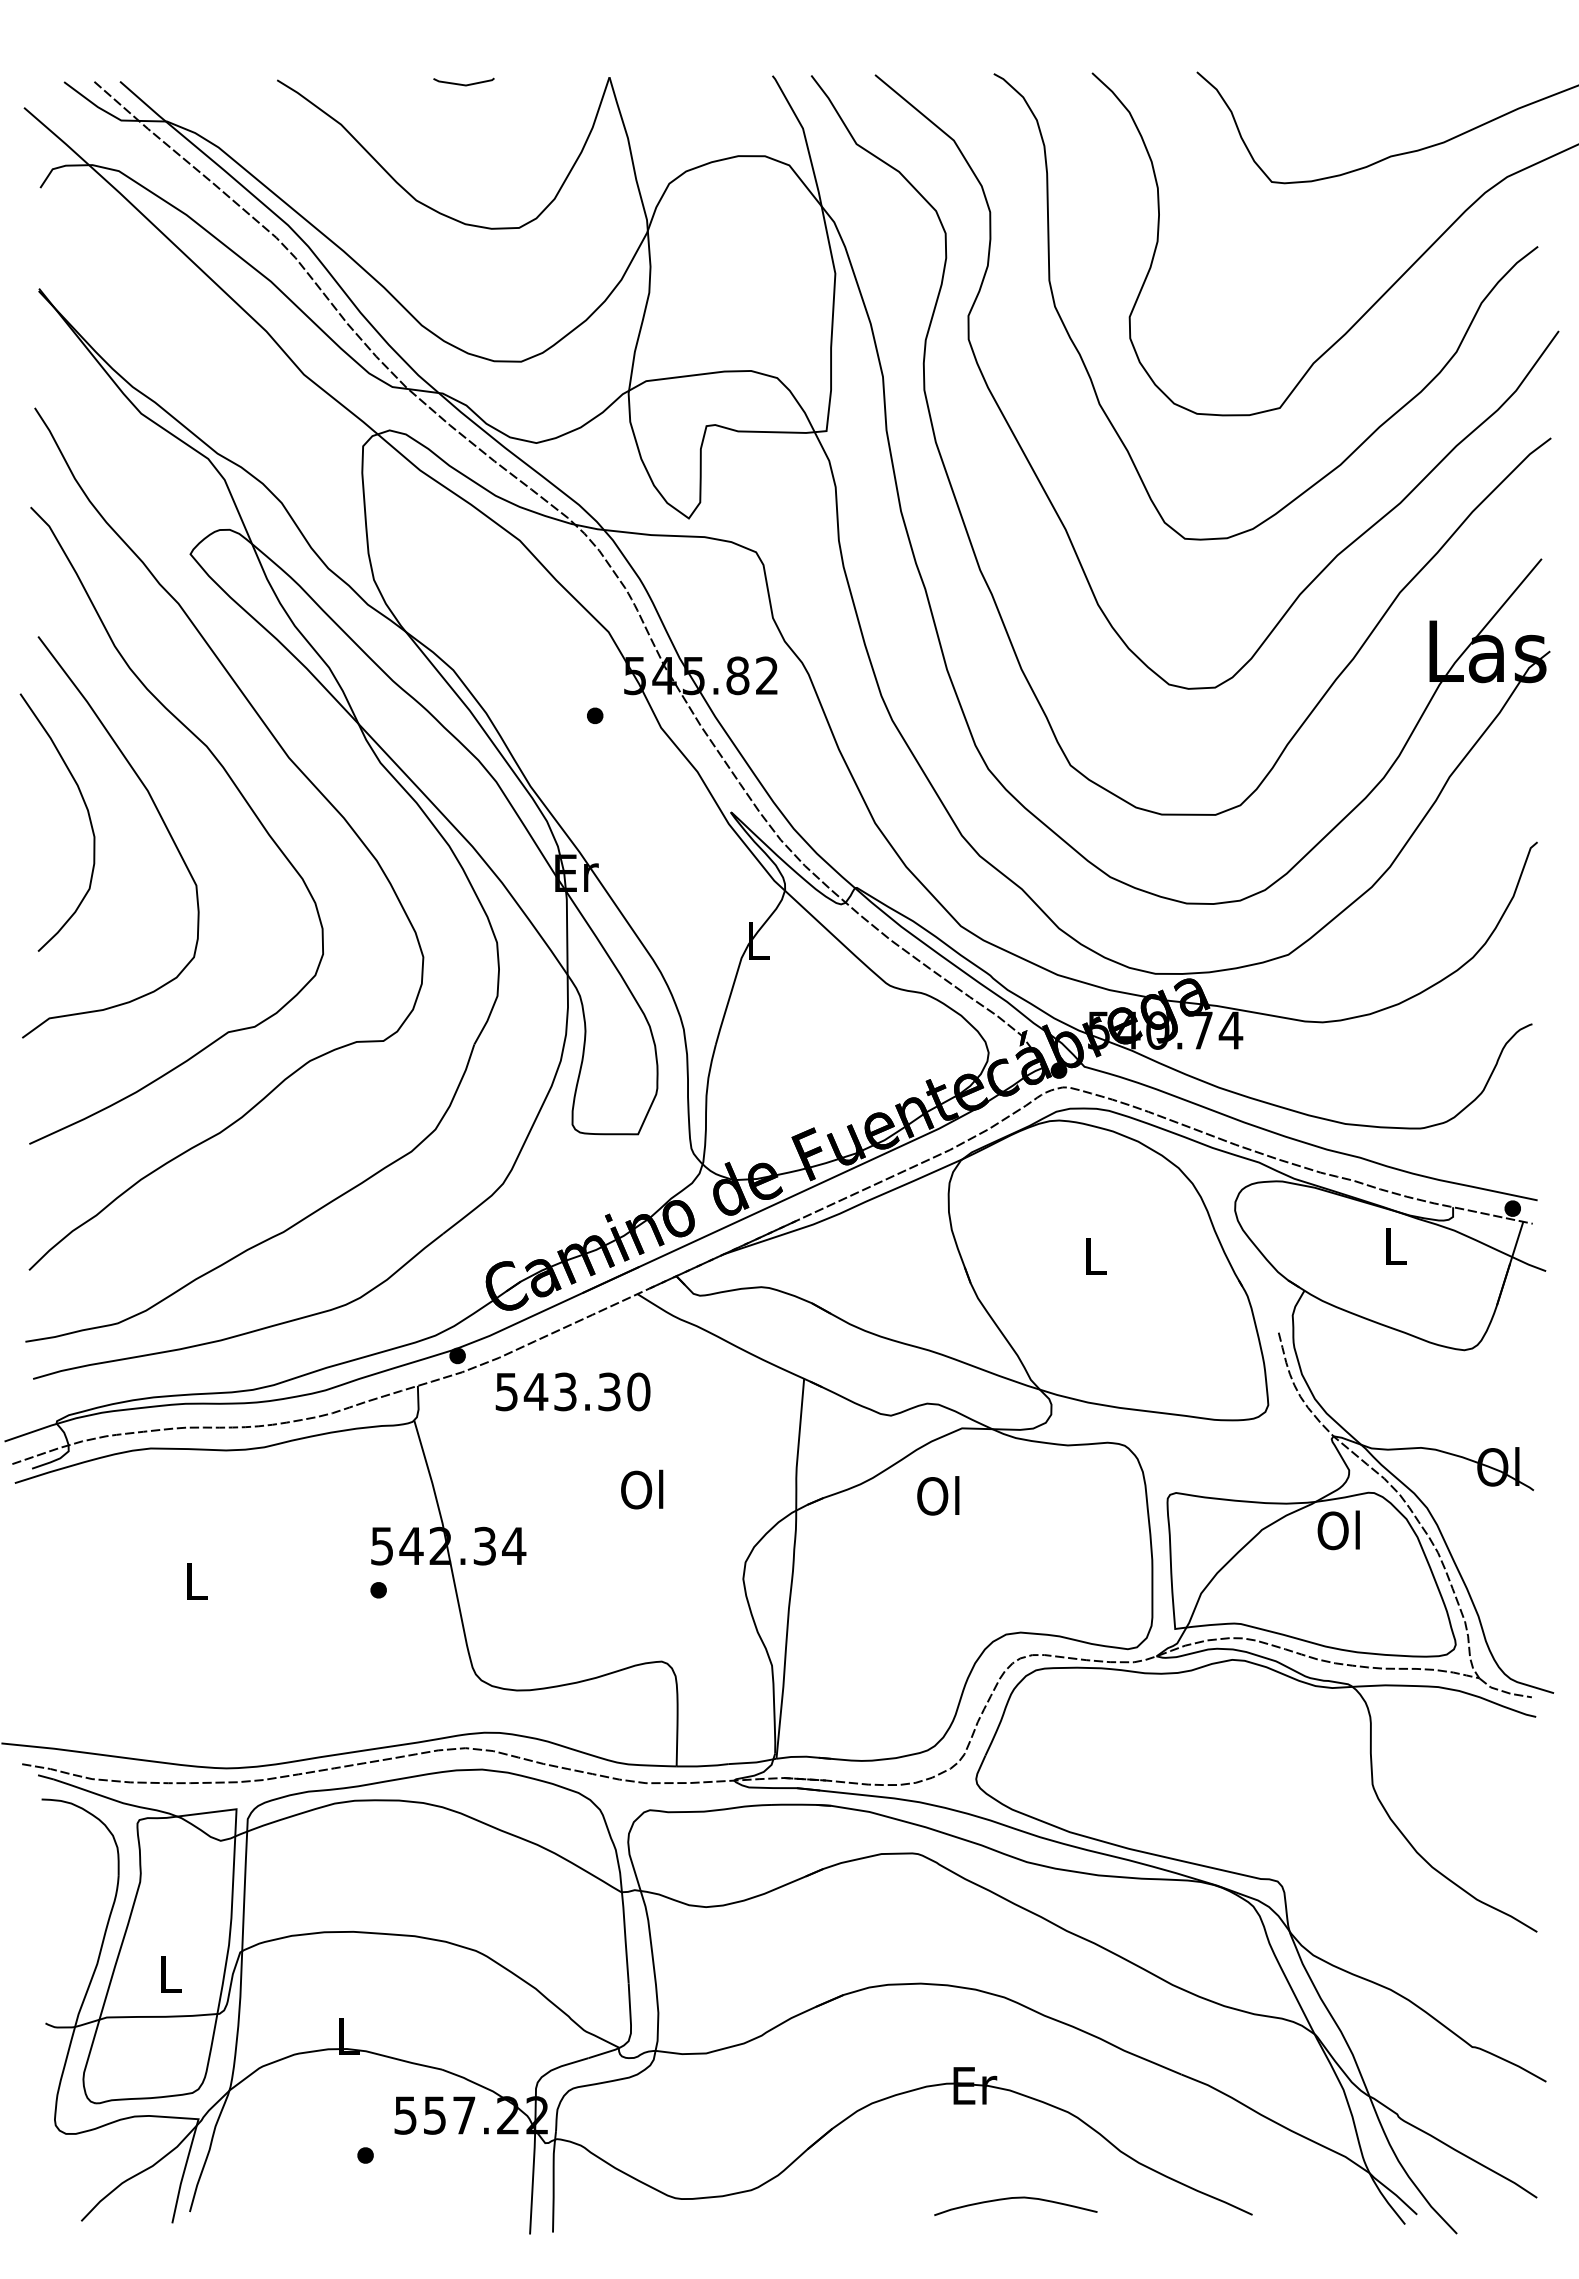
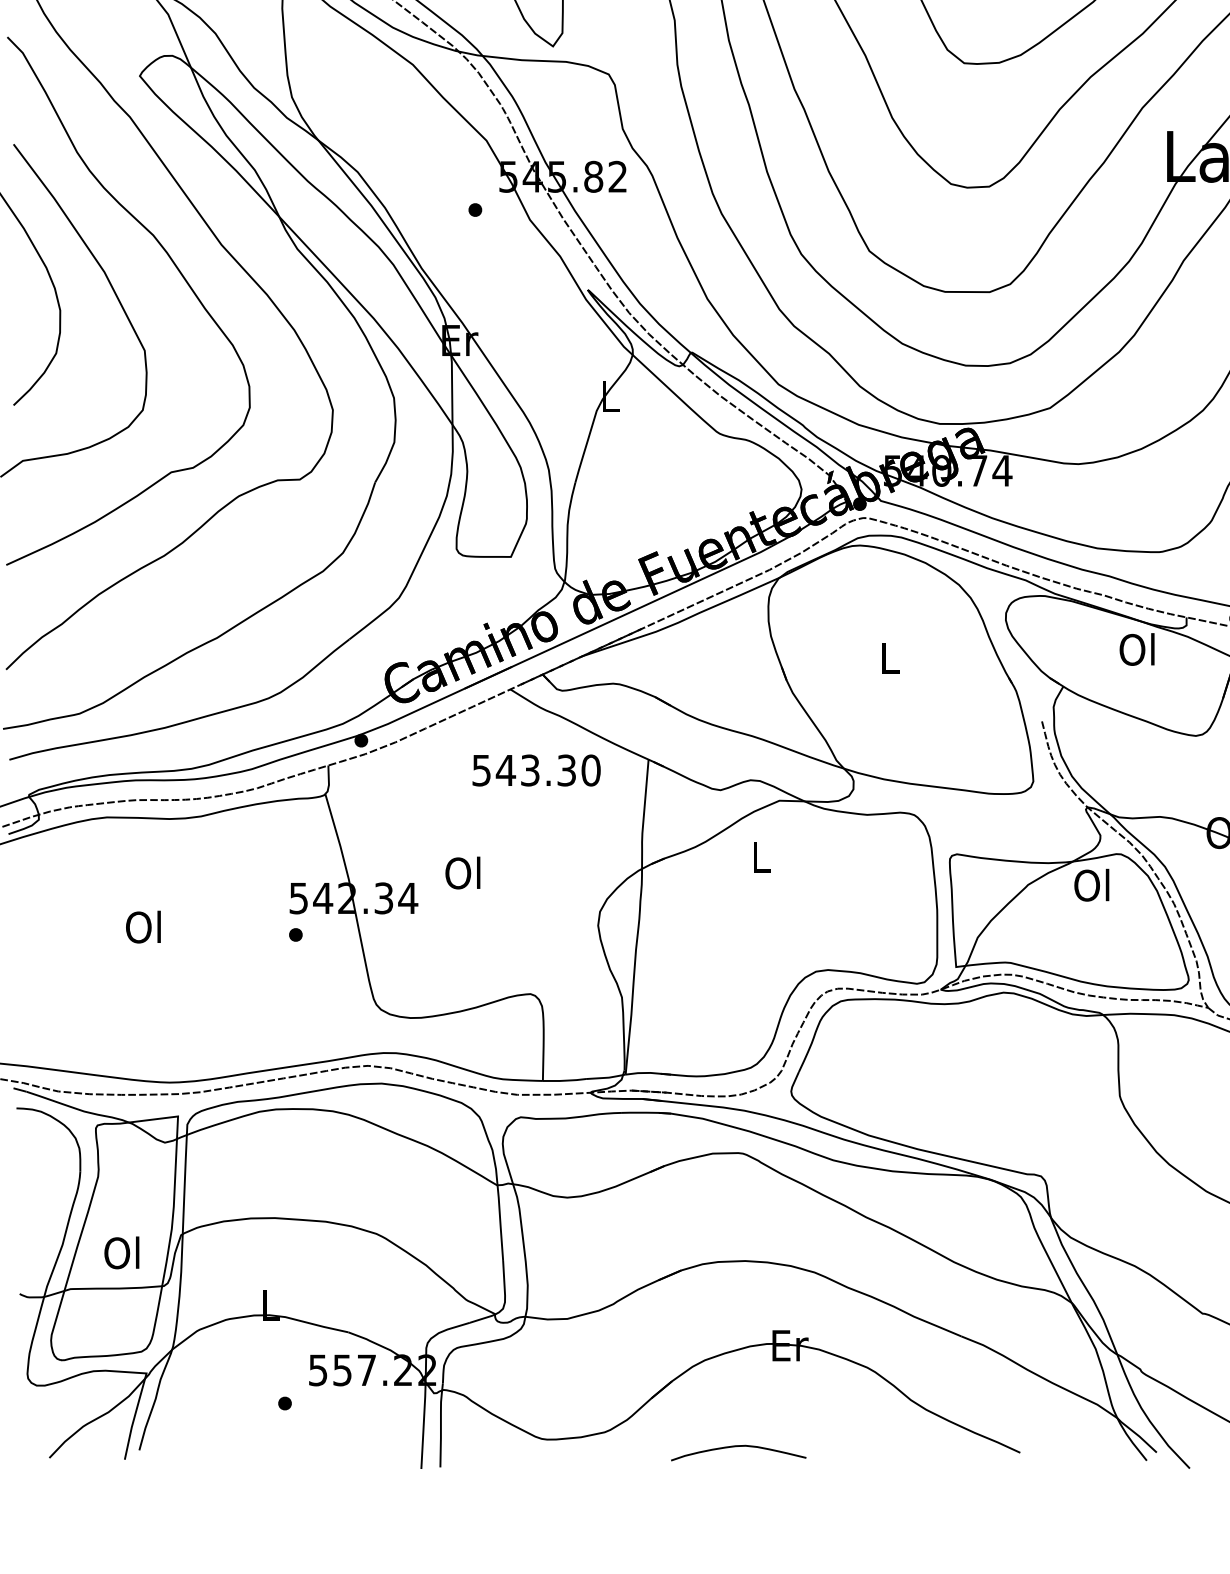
text: (1393, 1245) -> (1137, 649), L -> Ol
text: (572, 1391) -> (536, 770), moved
text: (642, 1489) -> (463, 872), moved
text: (938, 1495) -> (759, 856), Ol -> L
text: (194, 1580) -> (143, 926), L -> Ol
text: (168, 1973) -> (121, 1252), L -> Ol
curve: (1015, 2198) -> (738, 1446), moved

